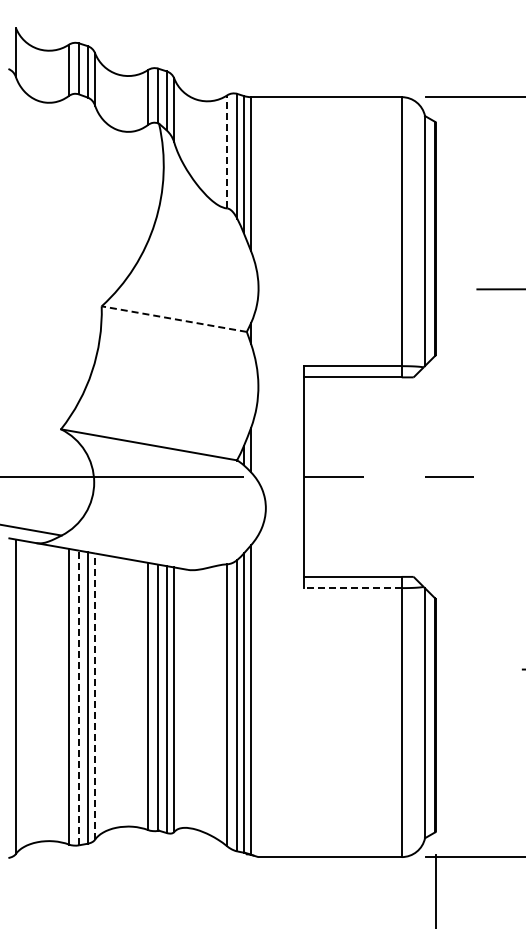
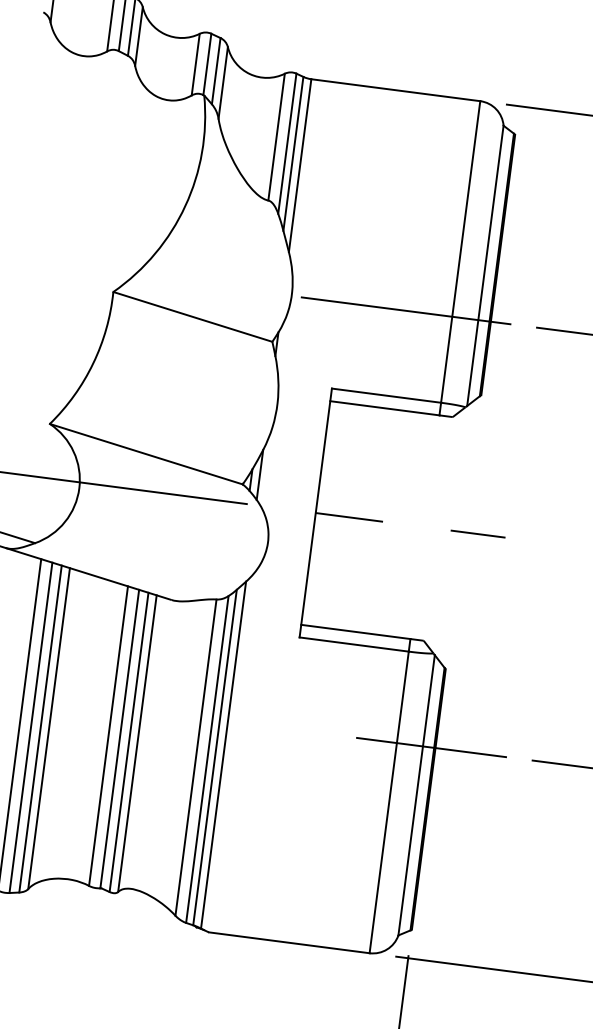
line: (227, 151) -> (276, 136), dashed -> solid
line: (360, 289) -> (405, 310), added
line: (174, 319) -> (193, 317), dashed -> solid
line: (353, 588) -> (354, 645), dashed -> solid
line: (432, 669) -> (431, 747), added
line: (95, 696) -> (49, 728), dashed -> solid
line: (79, 697) -> (31, 727), dashed -> solid

